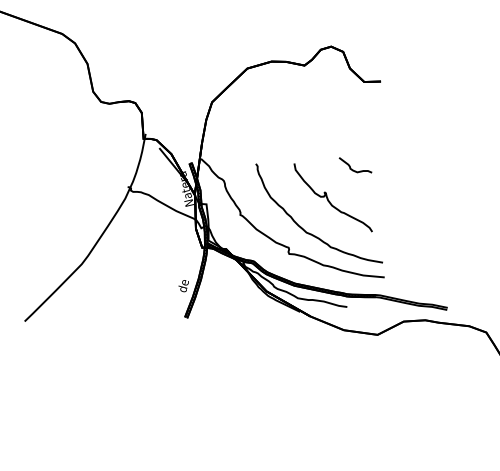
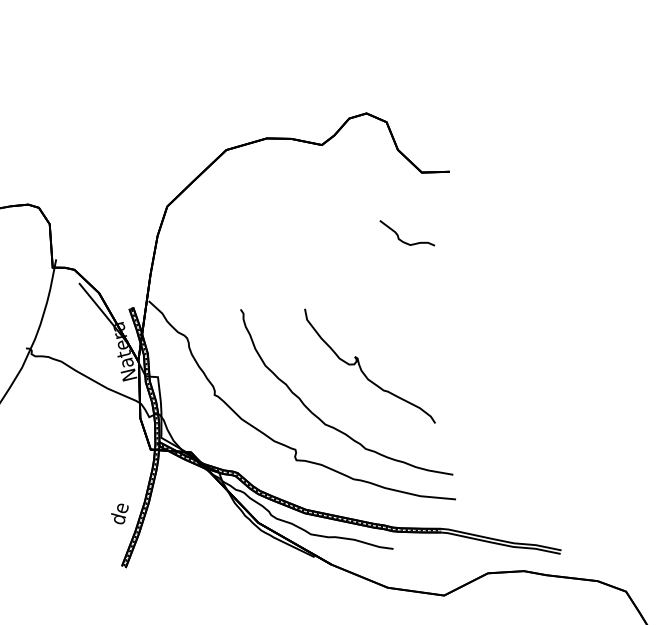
curve: (353, 169) -> (403, 240), moved

